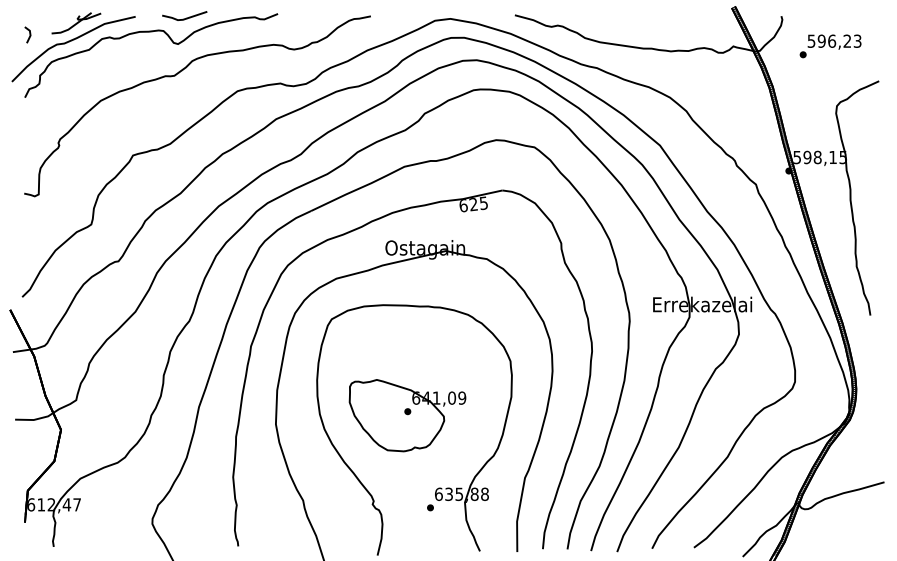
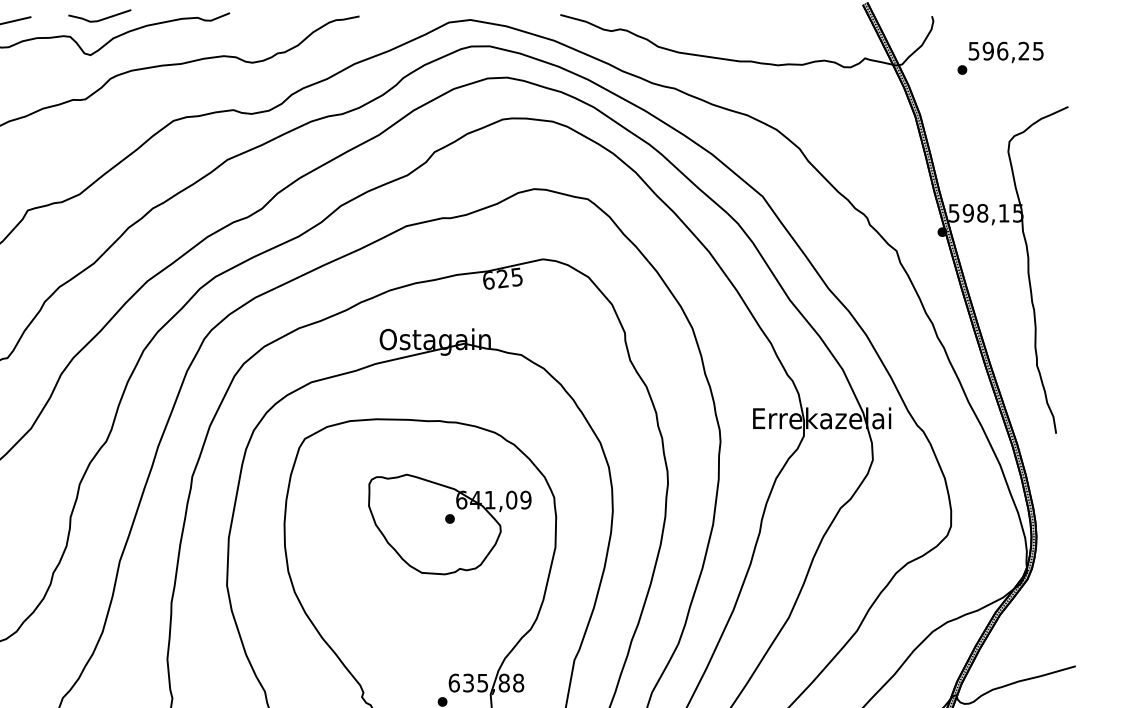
text: (857, 40) -> (1038, 50), 596,23 -> 596,25
part: (407, 415) -> (449, 524), moved

